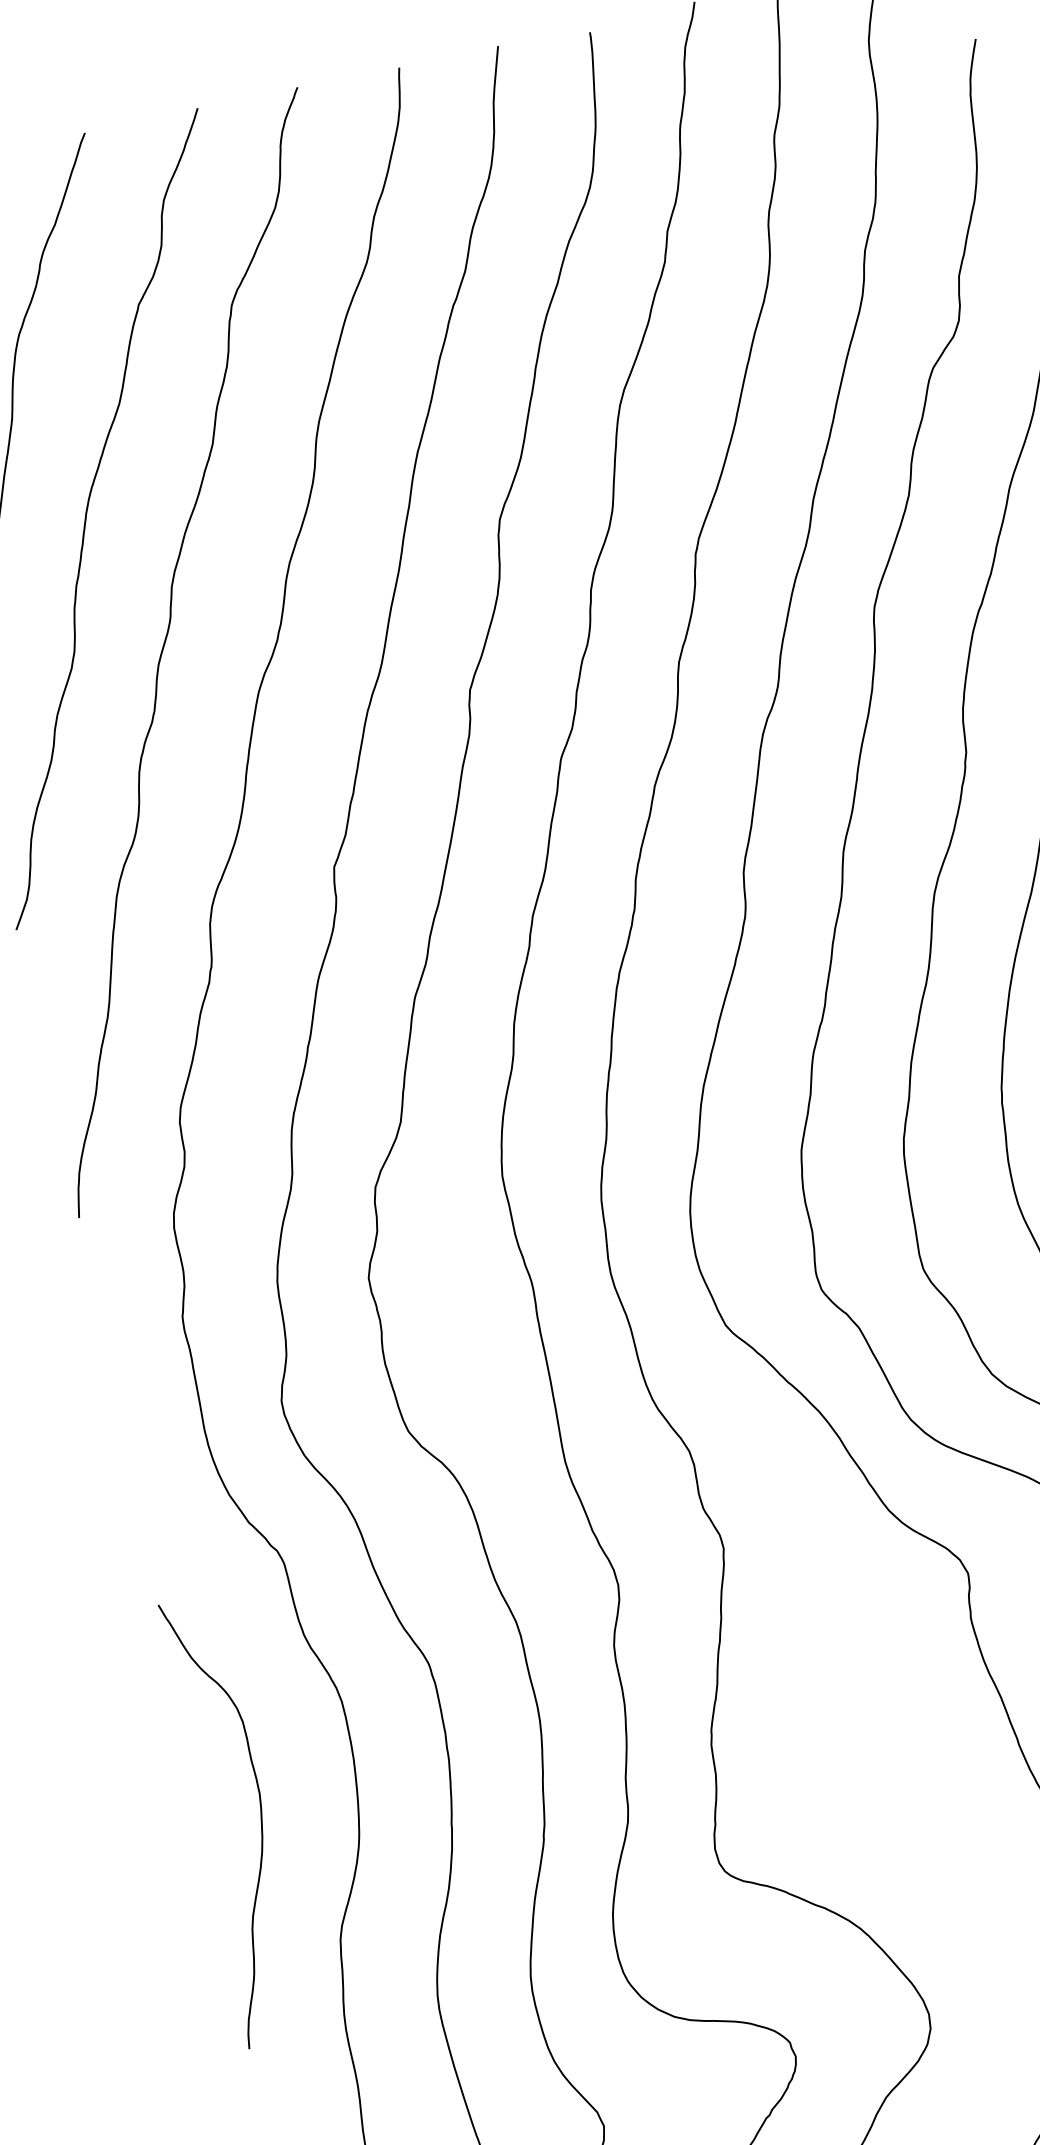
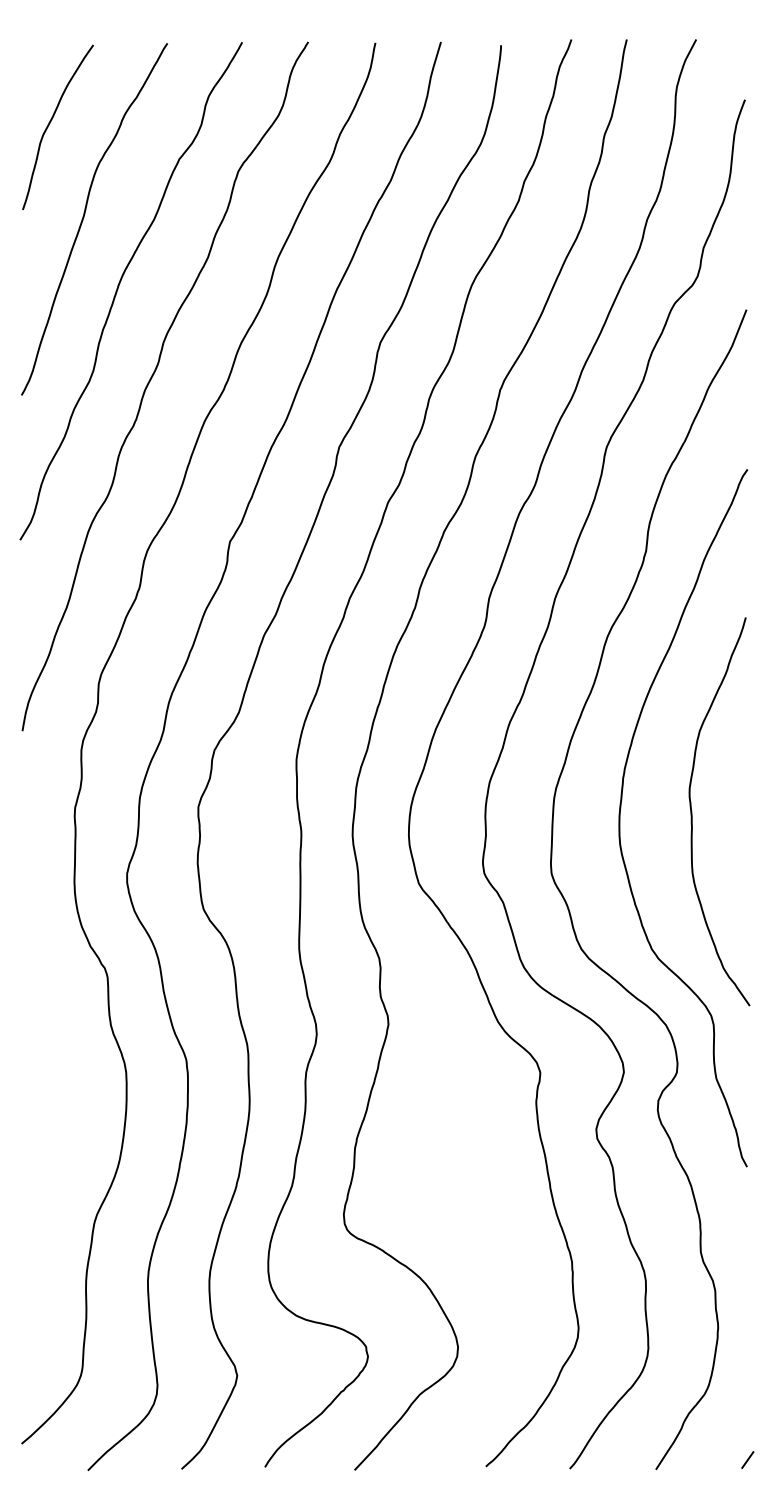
curve: (259, 1821) -> (58, 1137), removed

